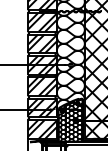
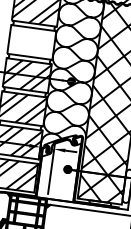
hatch: (41, 43) -> (30, 41), removed
hatch: (70, 121) -> (59, 168), removed

